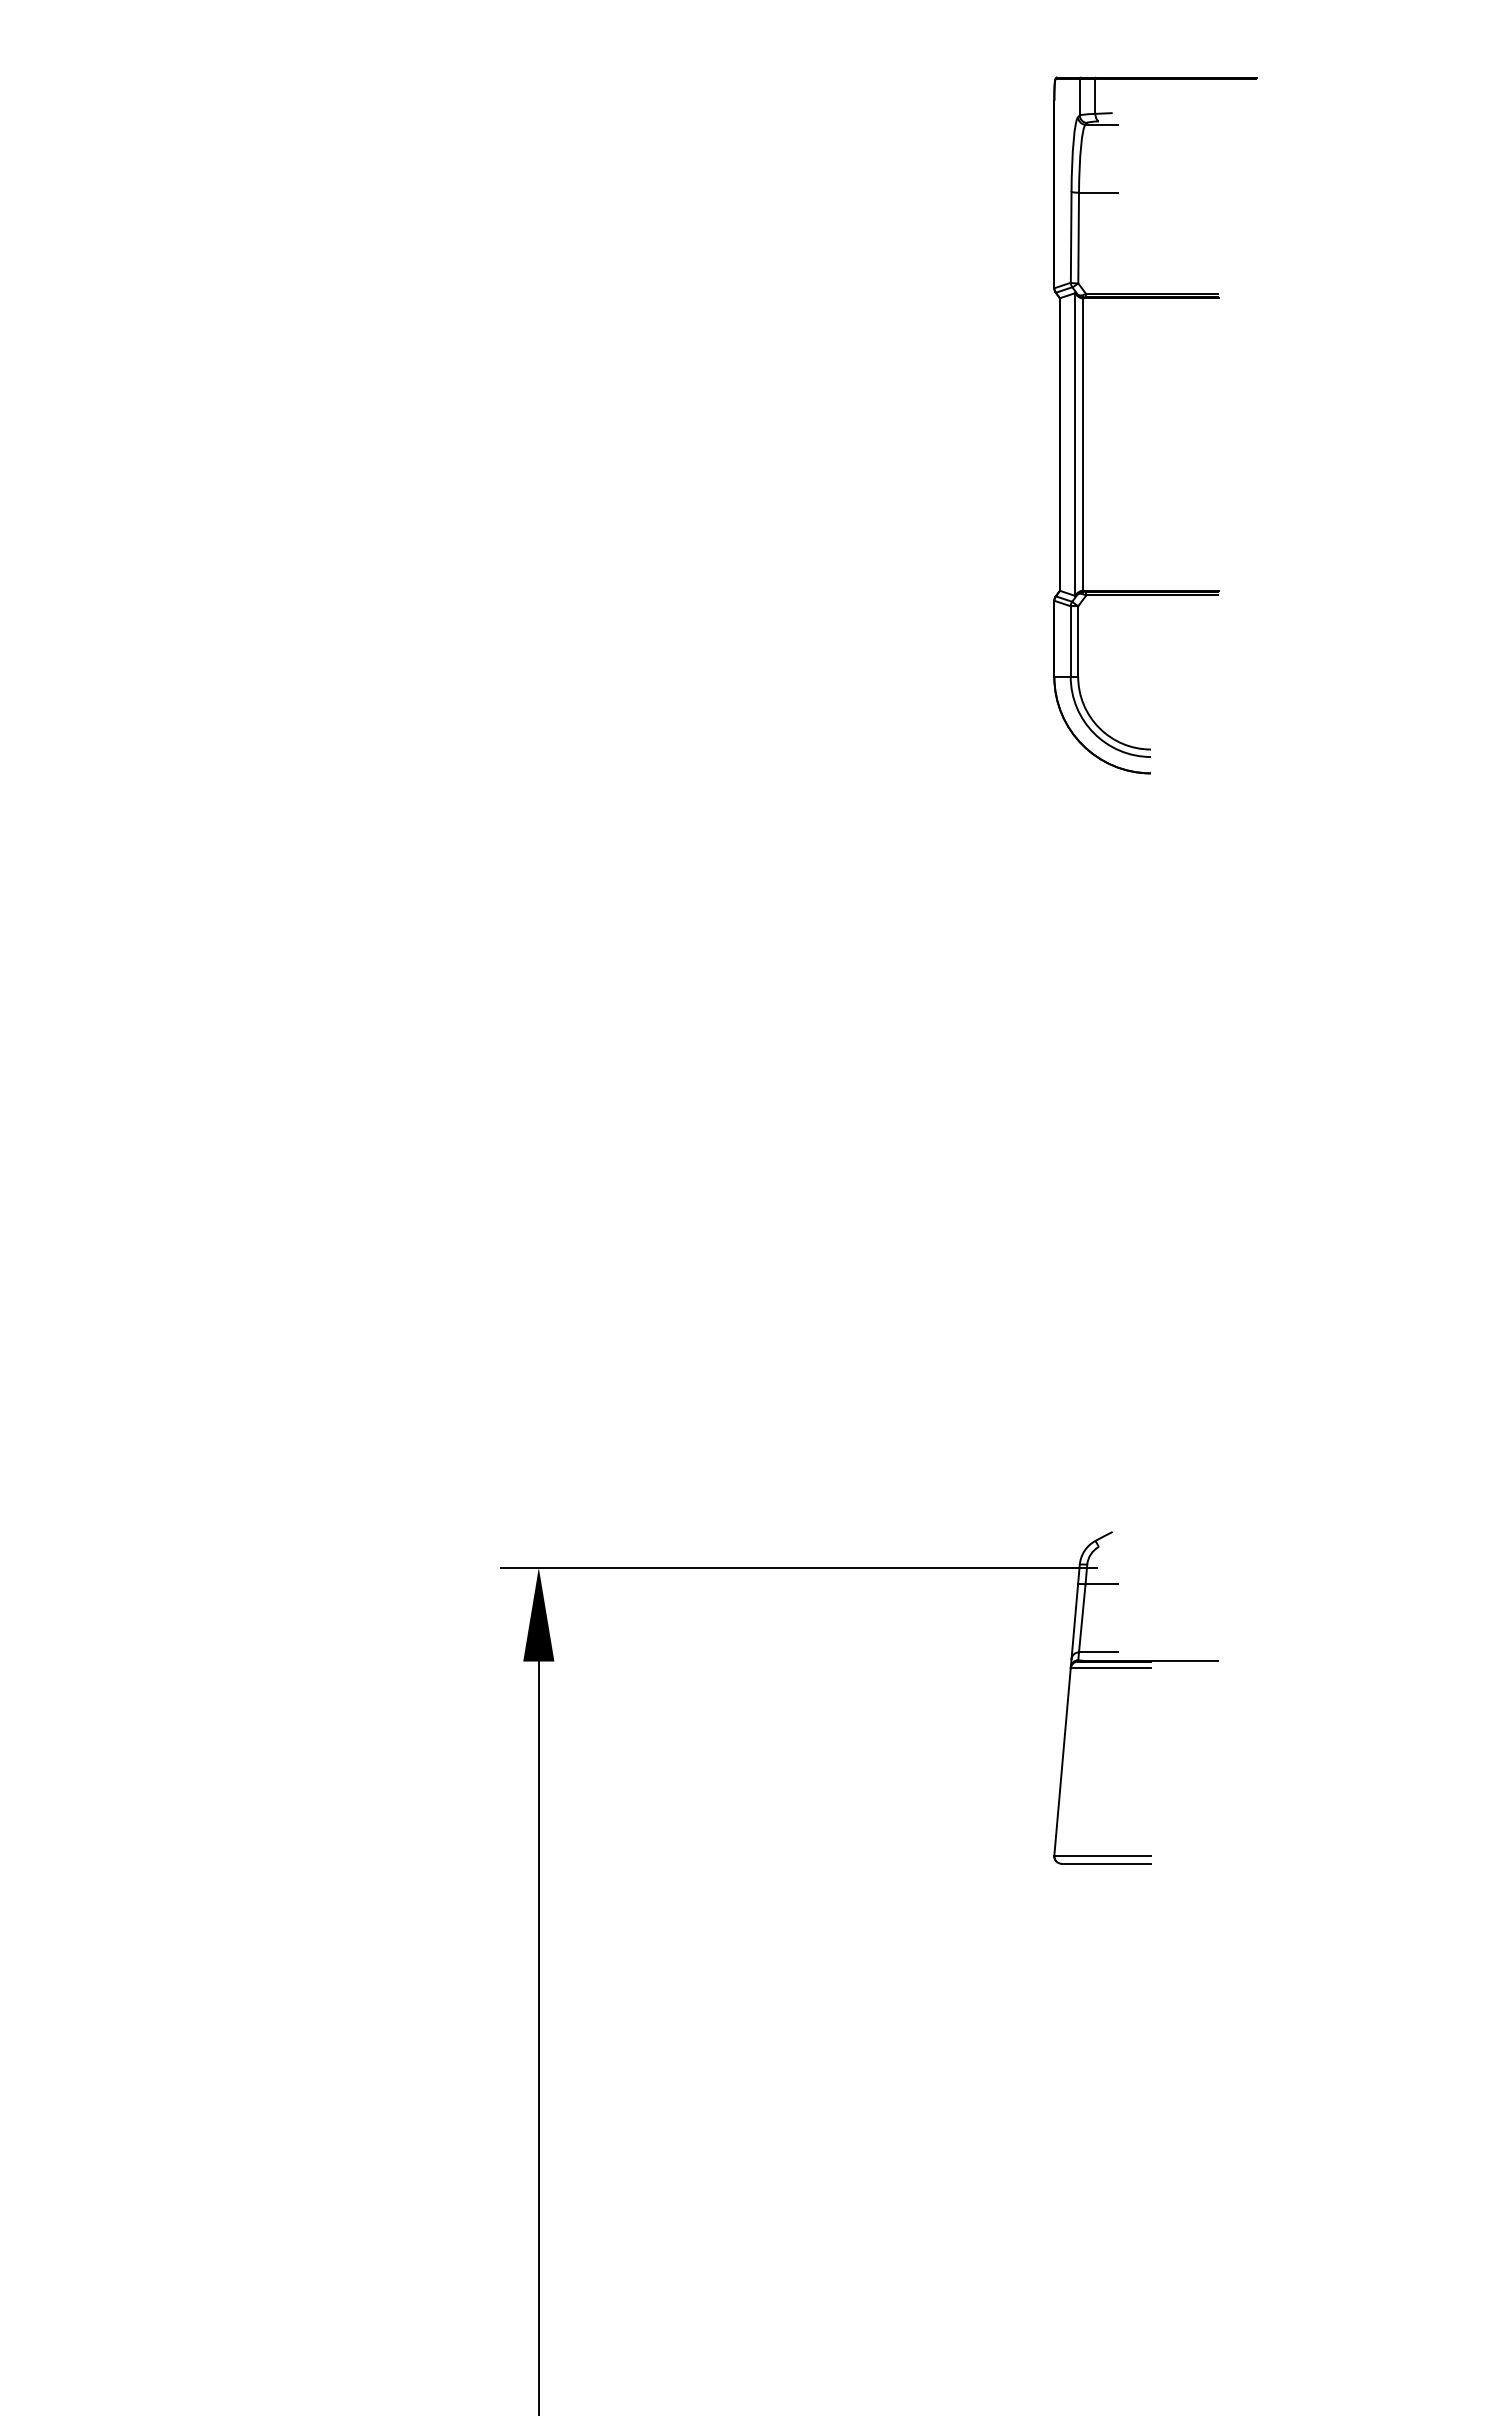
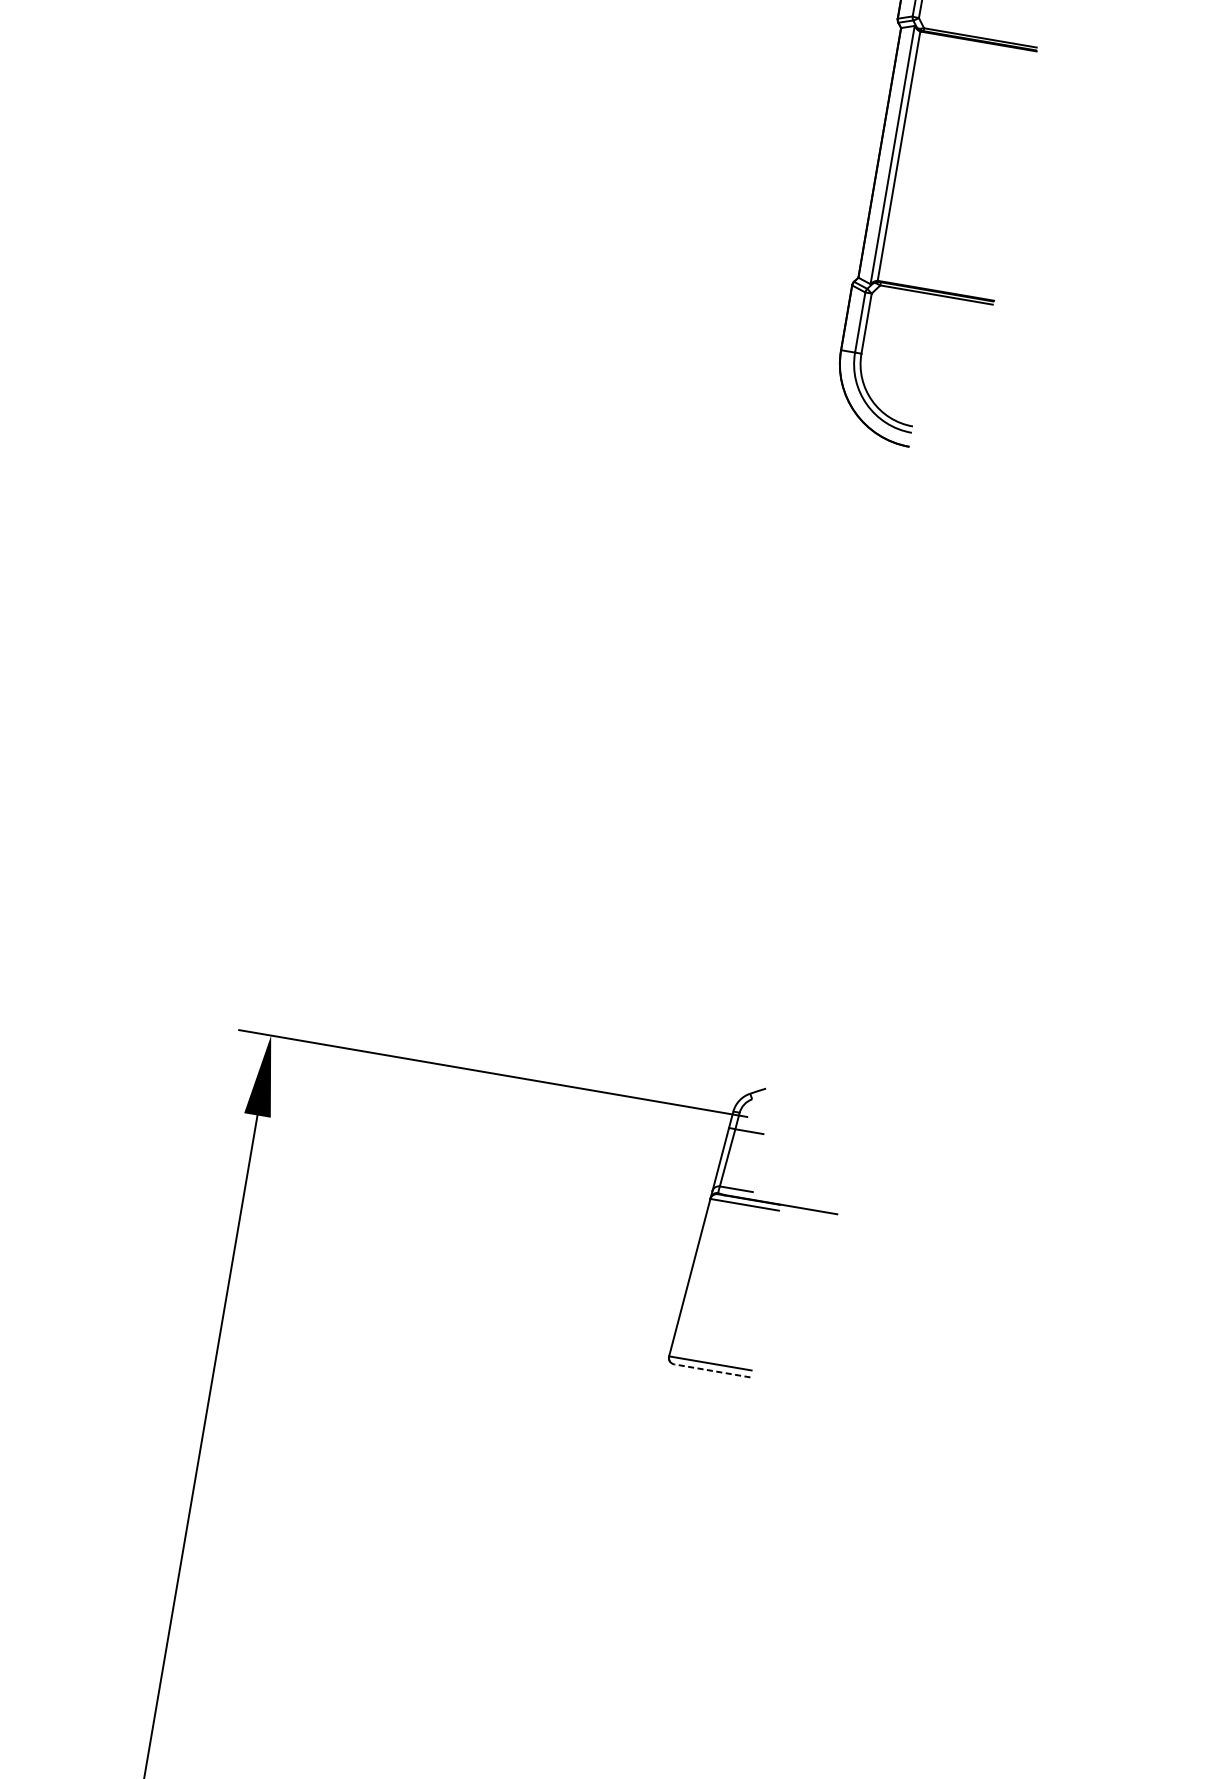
line: (1106, 1863) -> (712, 1370), solid -> dashed

